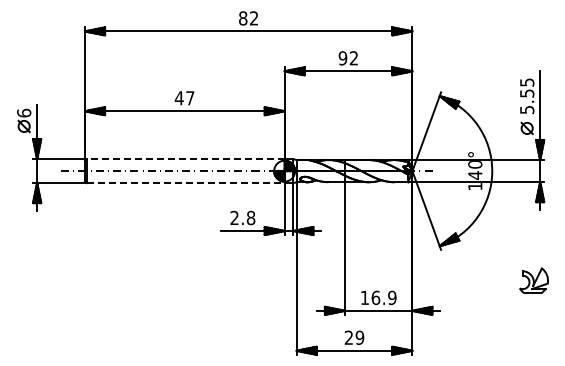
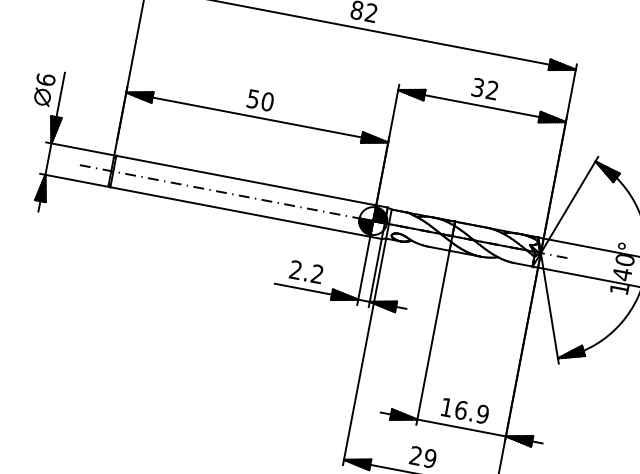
text: (342, 58) -> (477, 87), 92 -> 32
text: (184, 98) -> (259, 100), 47 -> 50
line: (185, 159) -> (246, 180), dashed -> solid
line: (186, 183) -> (241, 212), dashed -> solid
text: (250, 218) -> (316, 274), 2.8 -> 2.2

